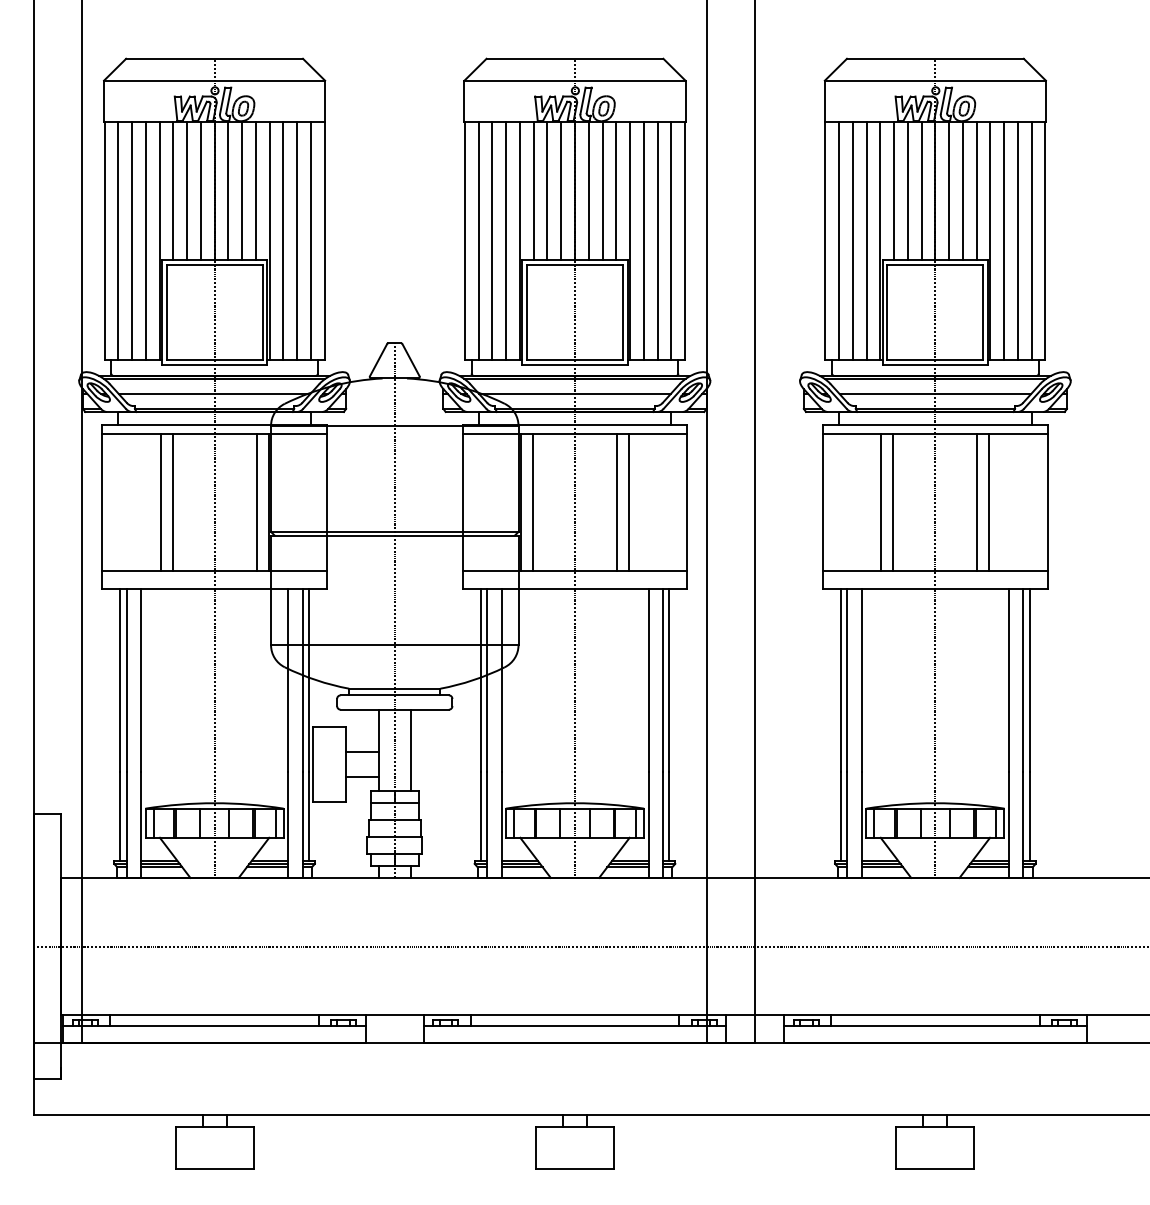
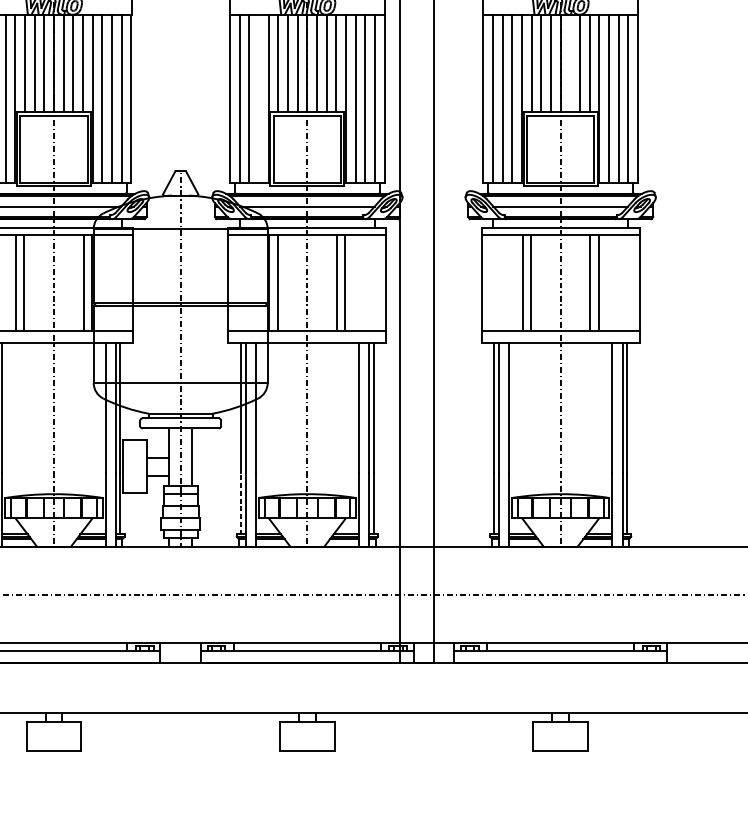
line: (949, 191) -> (570, 64), removed
line: (506, 241) -> (259, 99), removed
line: (480, 815) -> (240, 502), solid -> dashed

